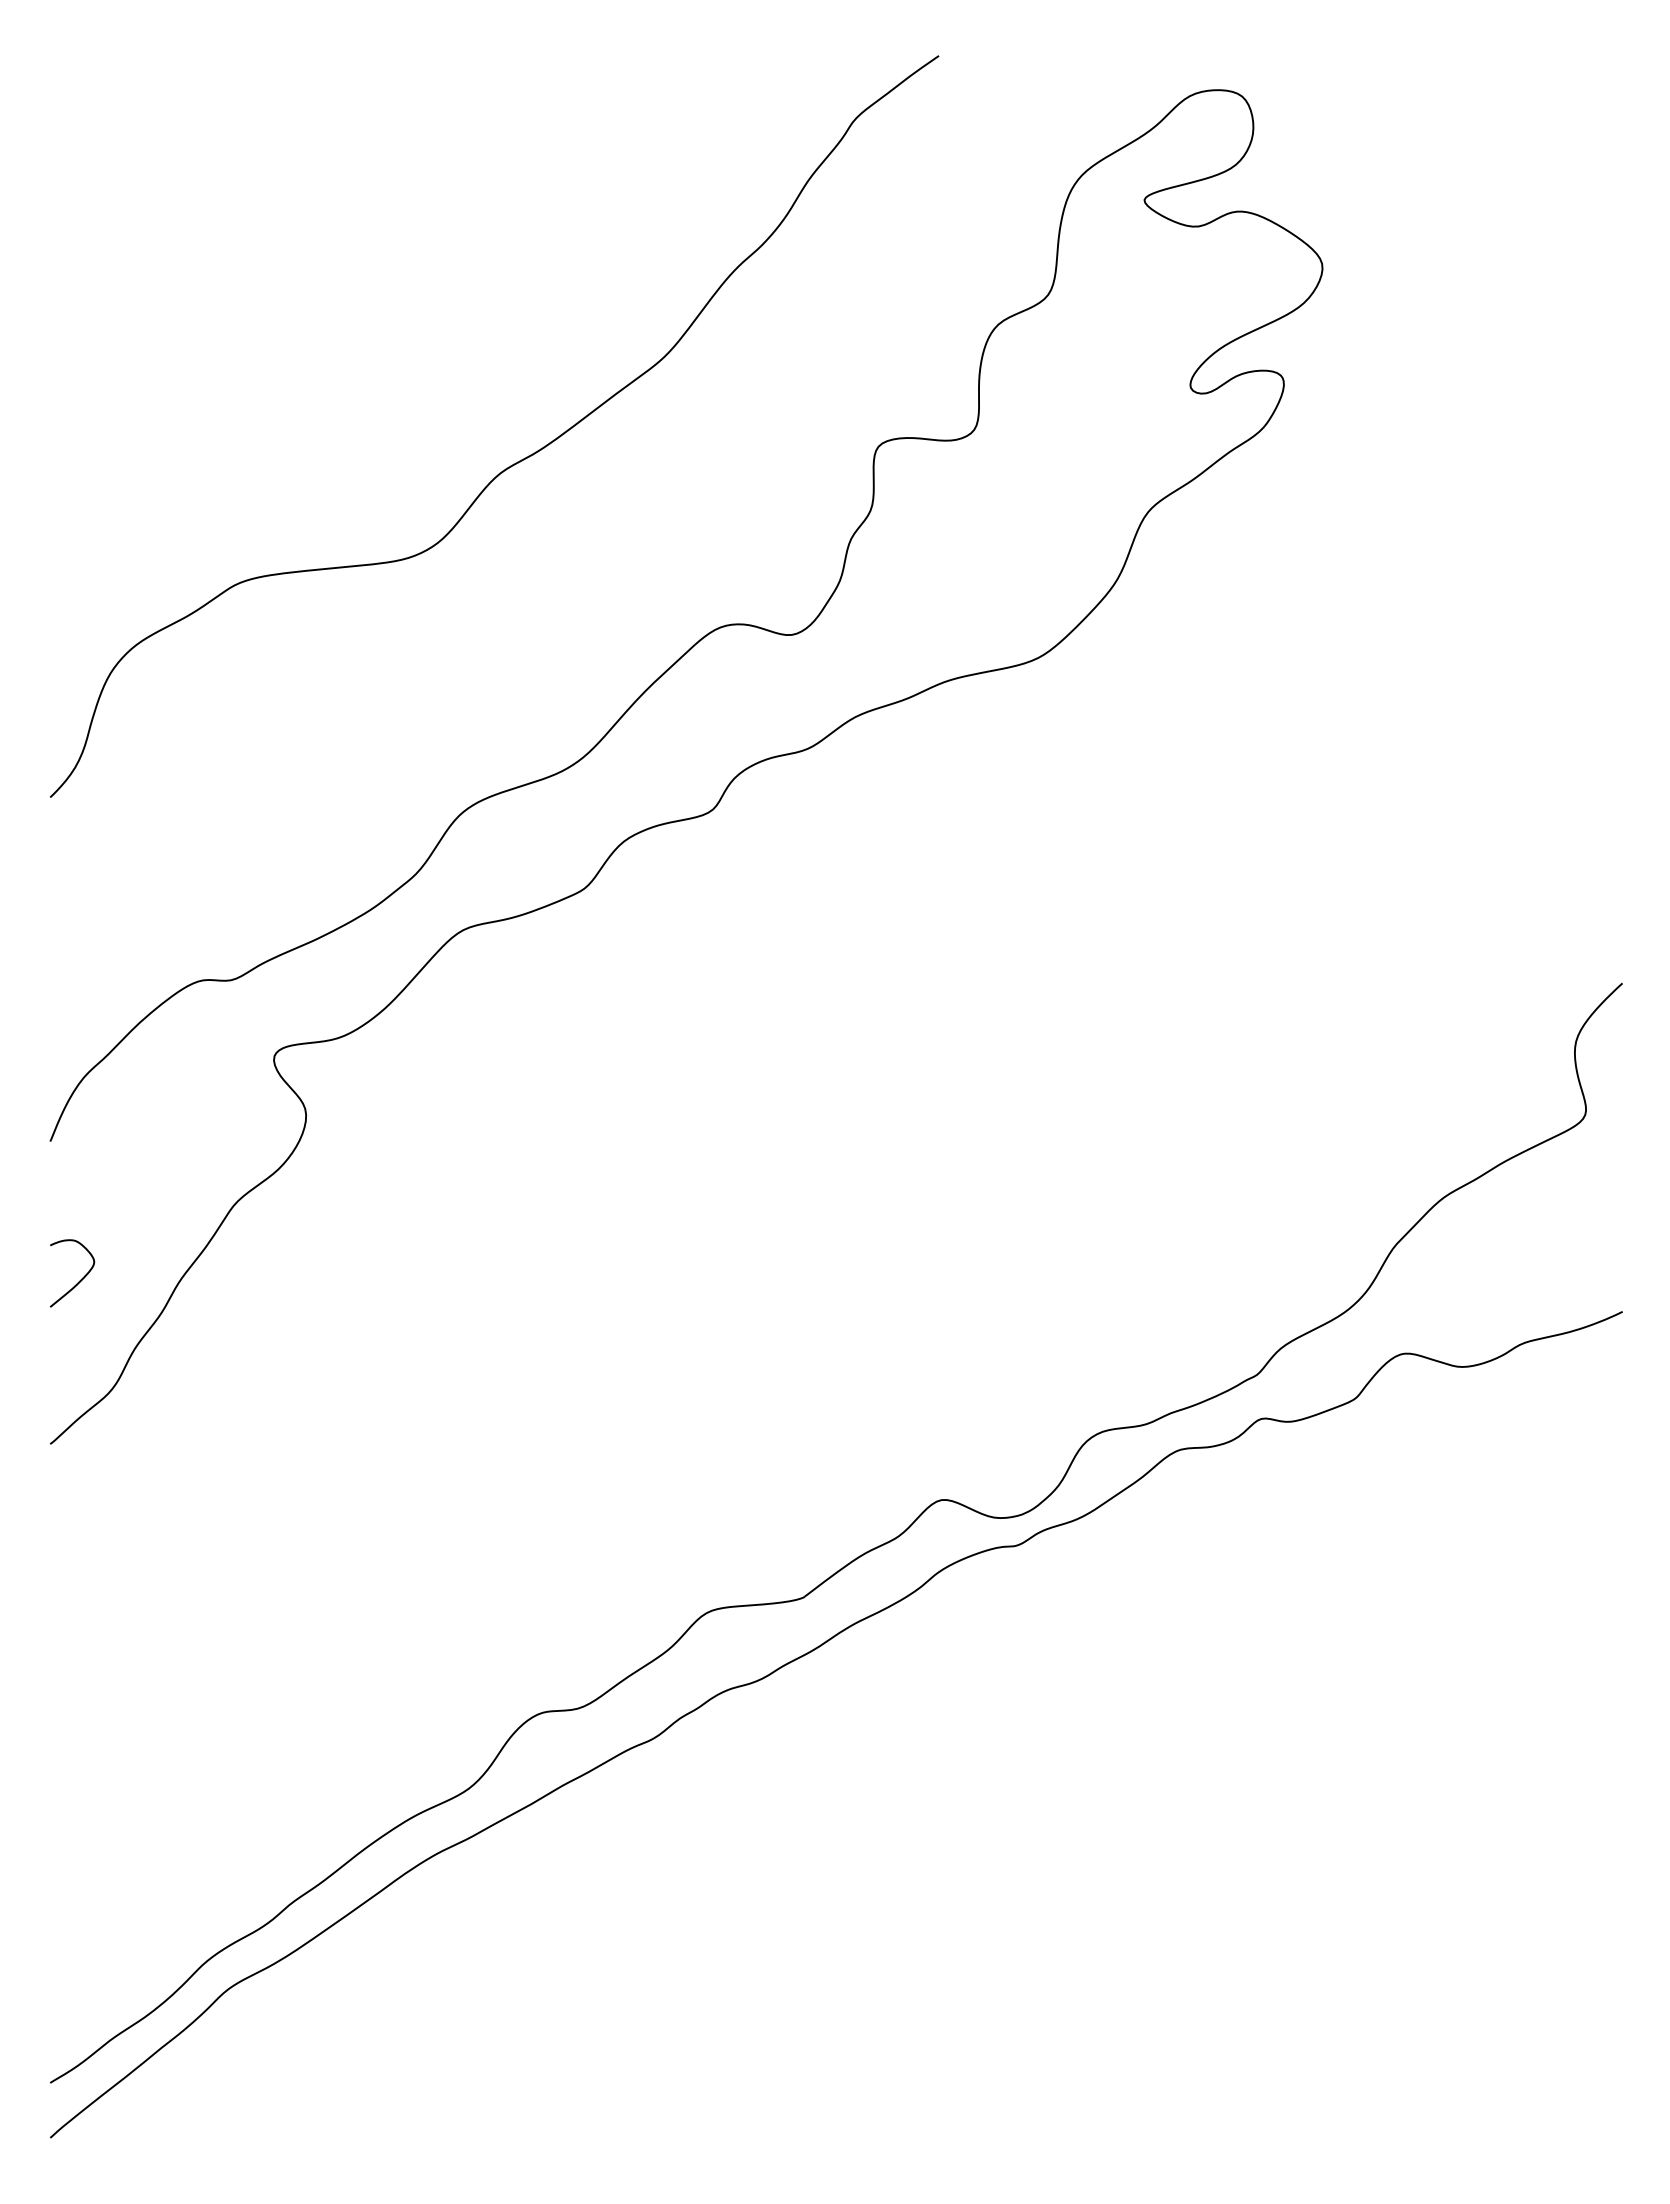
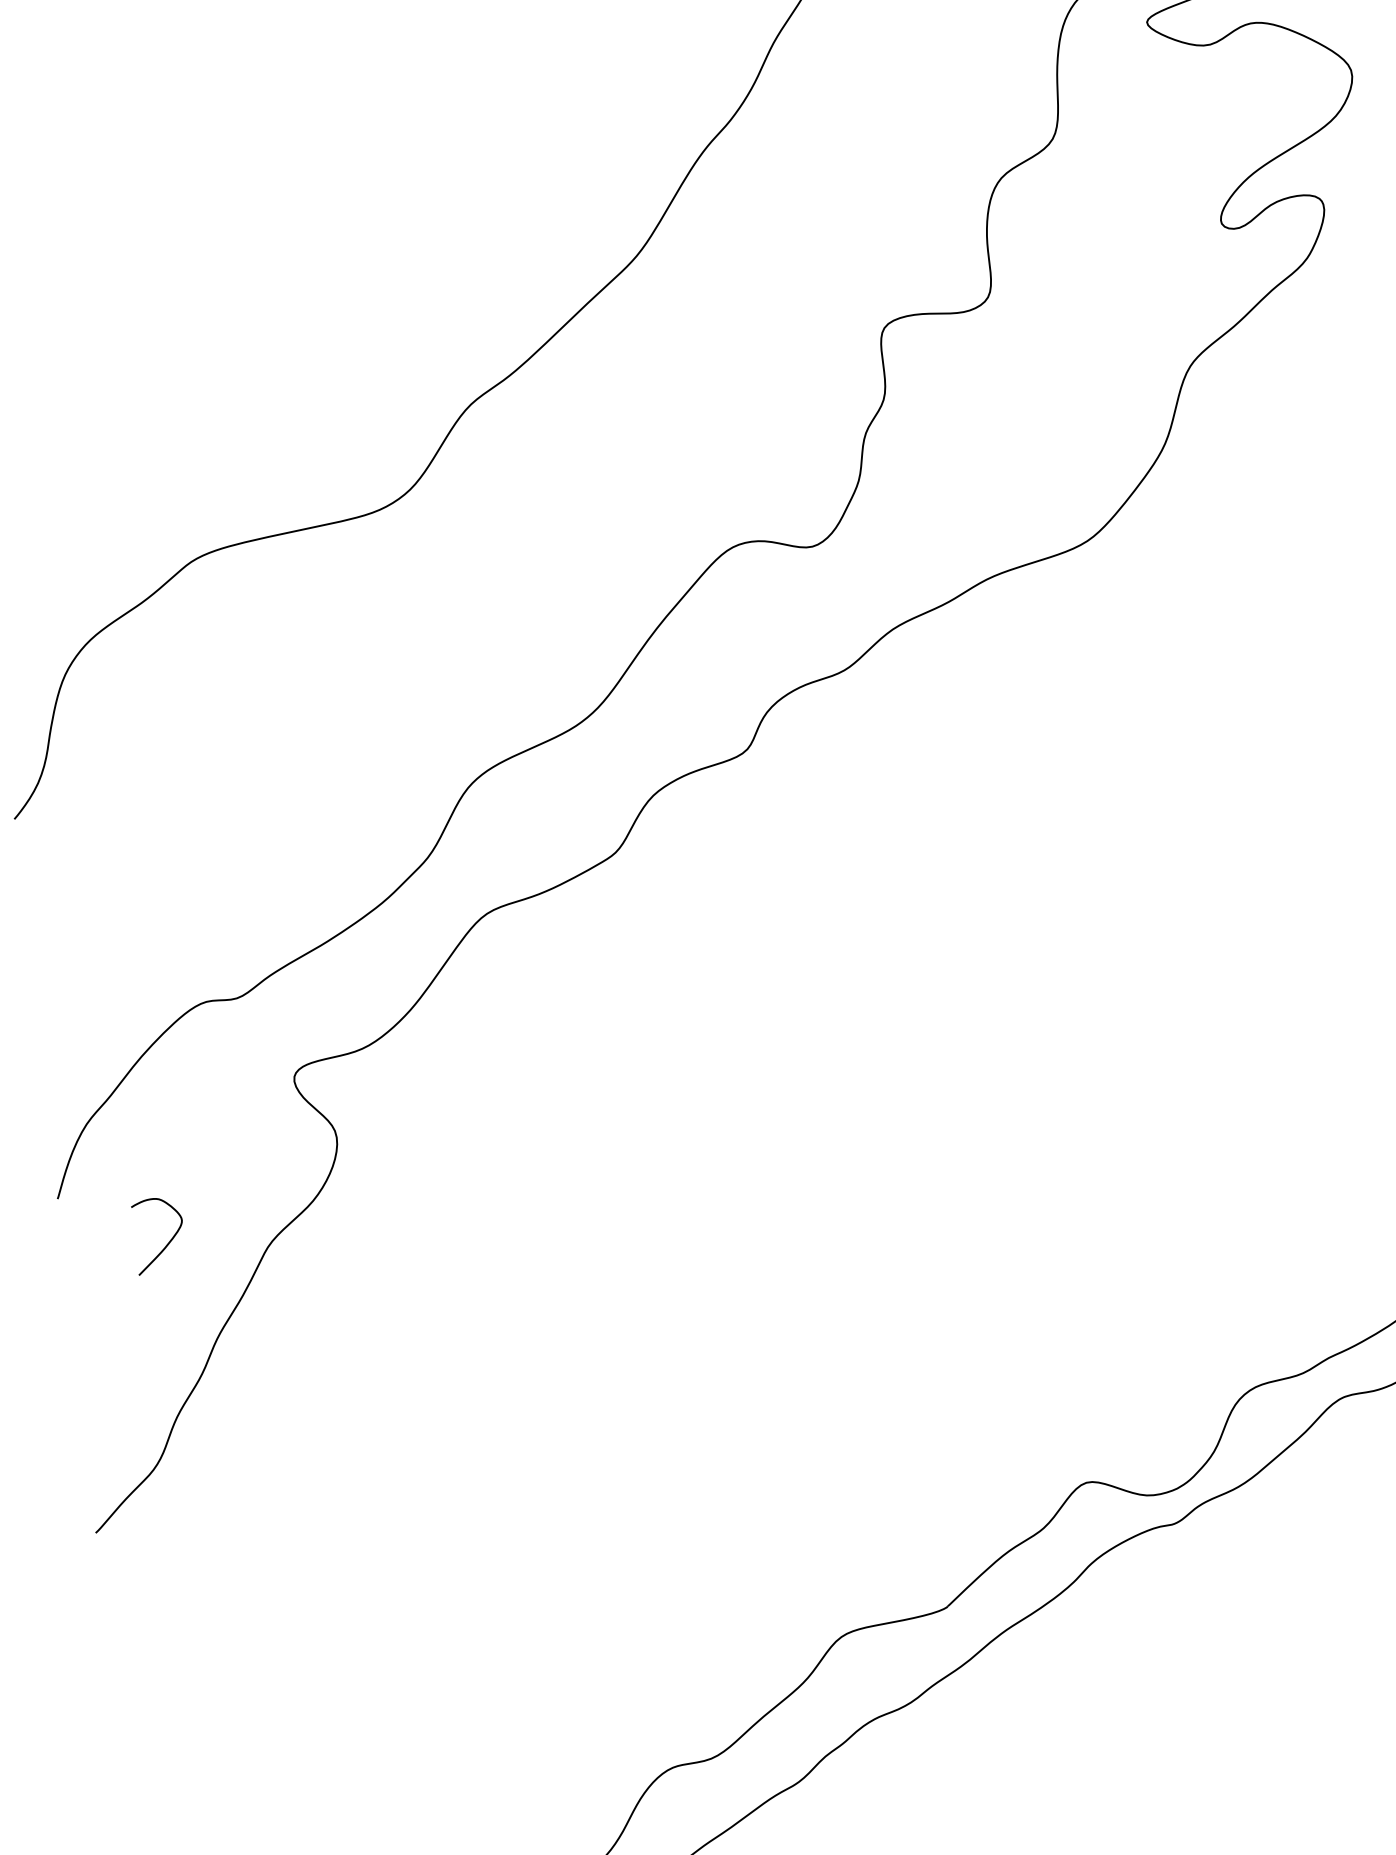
curve: (79, 1280) -> (167, 1242), moved

